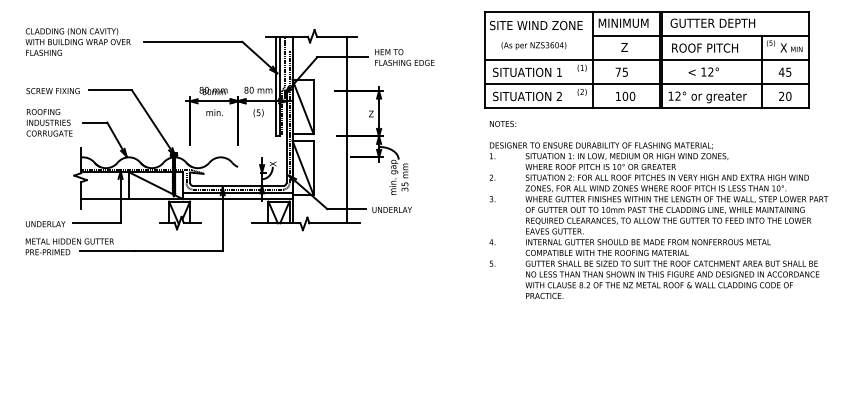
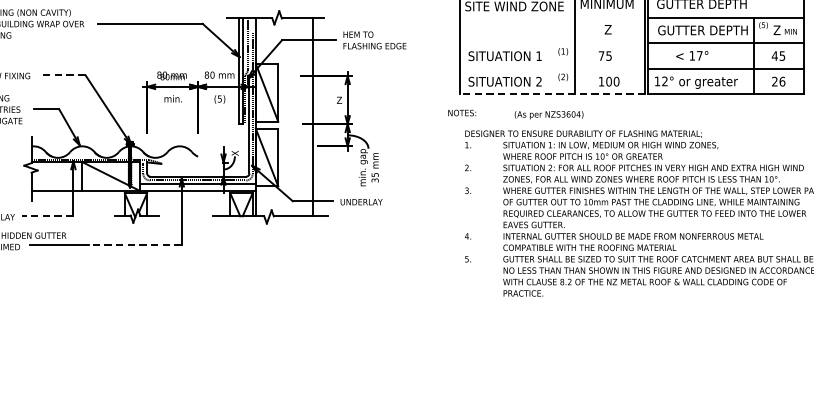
line: (626, 36) -> (610, 18), removed
text: (533, 45) -> (548, 114), moved
text: (713, 47) -> (702, 29), ROOF PITCH -> GUTTER DEPTH
text: (783, 47) -> (776, 29), X -> Z
line: (571, 60) -> (551, 43), removed
text: (710, 71) -> (699, 55), 12° -> 17°
line: (571, 84) -> (551, 69), removed
line: (110, 90) -> (62, 75), solid -> dashed
text: (788, 95) -> (782, 80), 20 -> 26
line: (571, 108) -> (551, 94), solid -> dashed
text: (502, 123) -> (461, 112), moved
line: (96, 223) -> (47, 216), solid -> dashed
line: (178, 250) -> (134, 245), solid -> dashed

